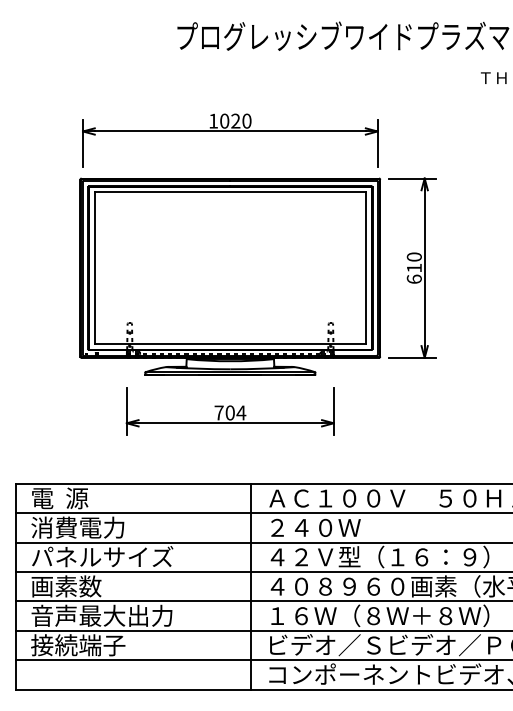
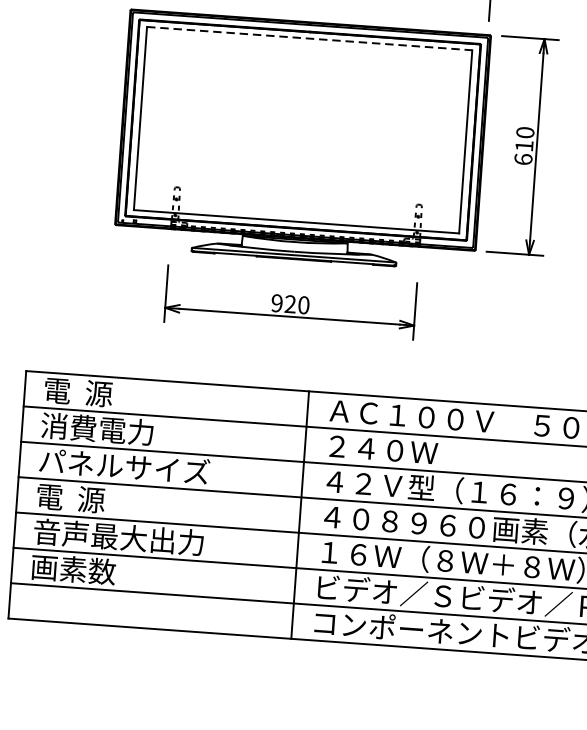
line: (230, 192) -> (309, 39), solid -> dashed
text: (230, 412) -> (290, 303), 704 -> 920
text: (66, 586) -> (78, 498), 画素数 -> 電  源
text: (78, 645) -> (87, 570), 接続端子 -> 画素数

